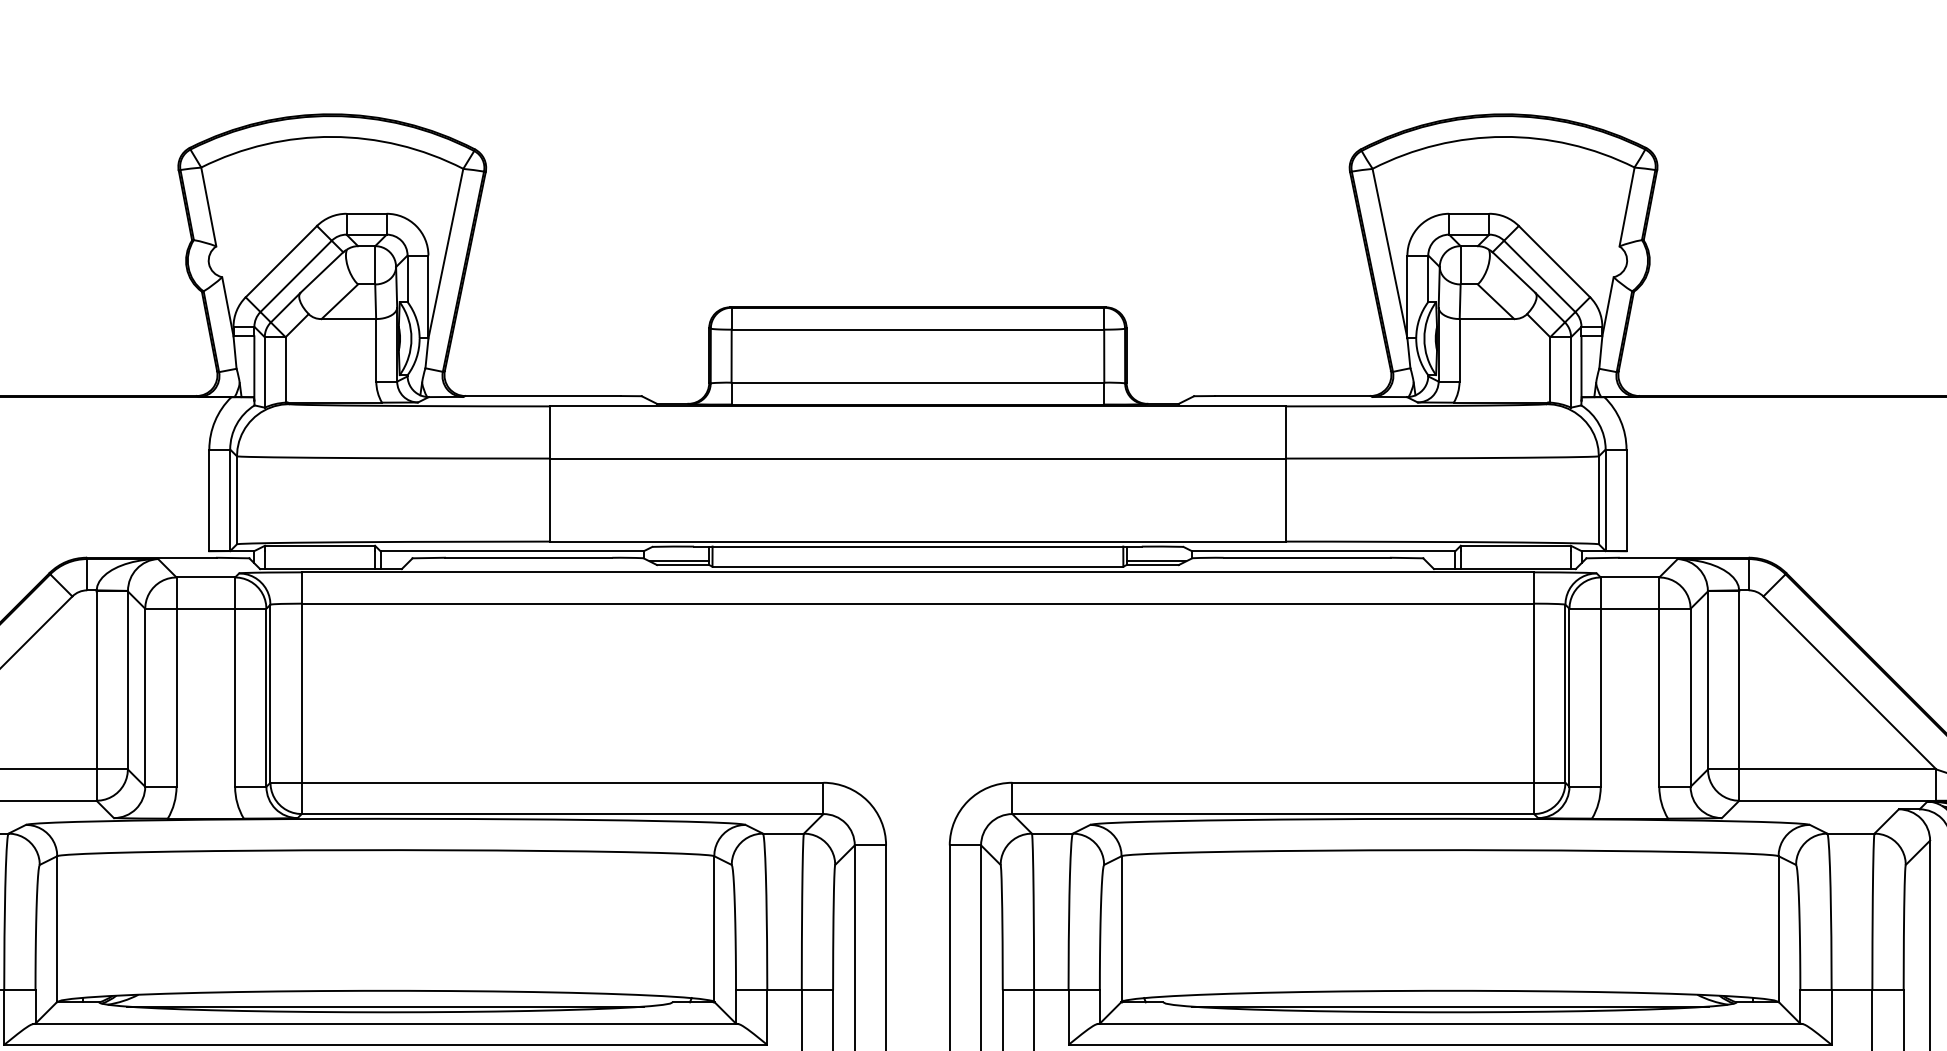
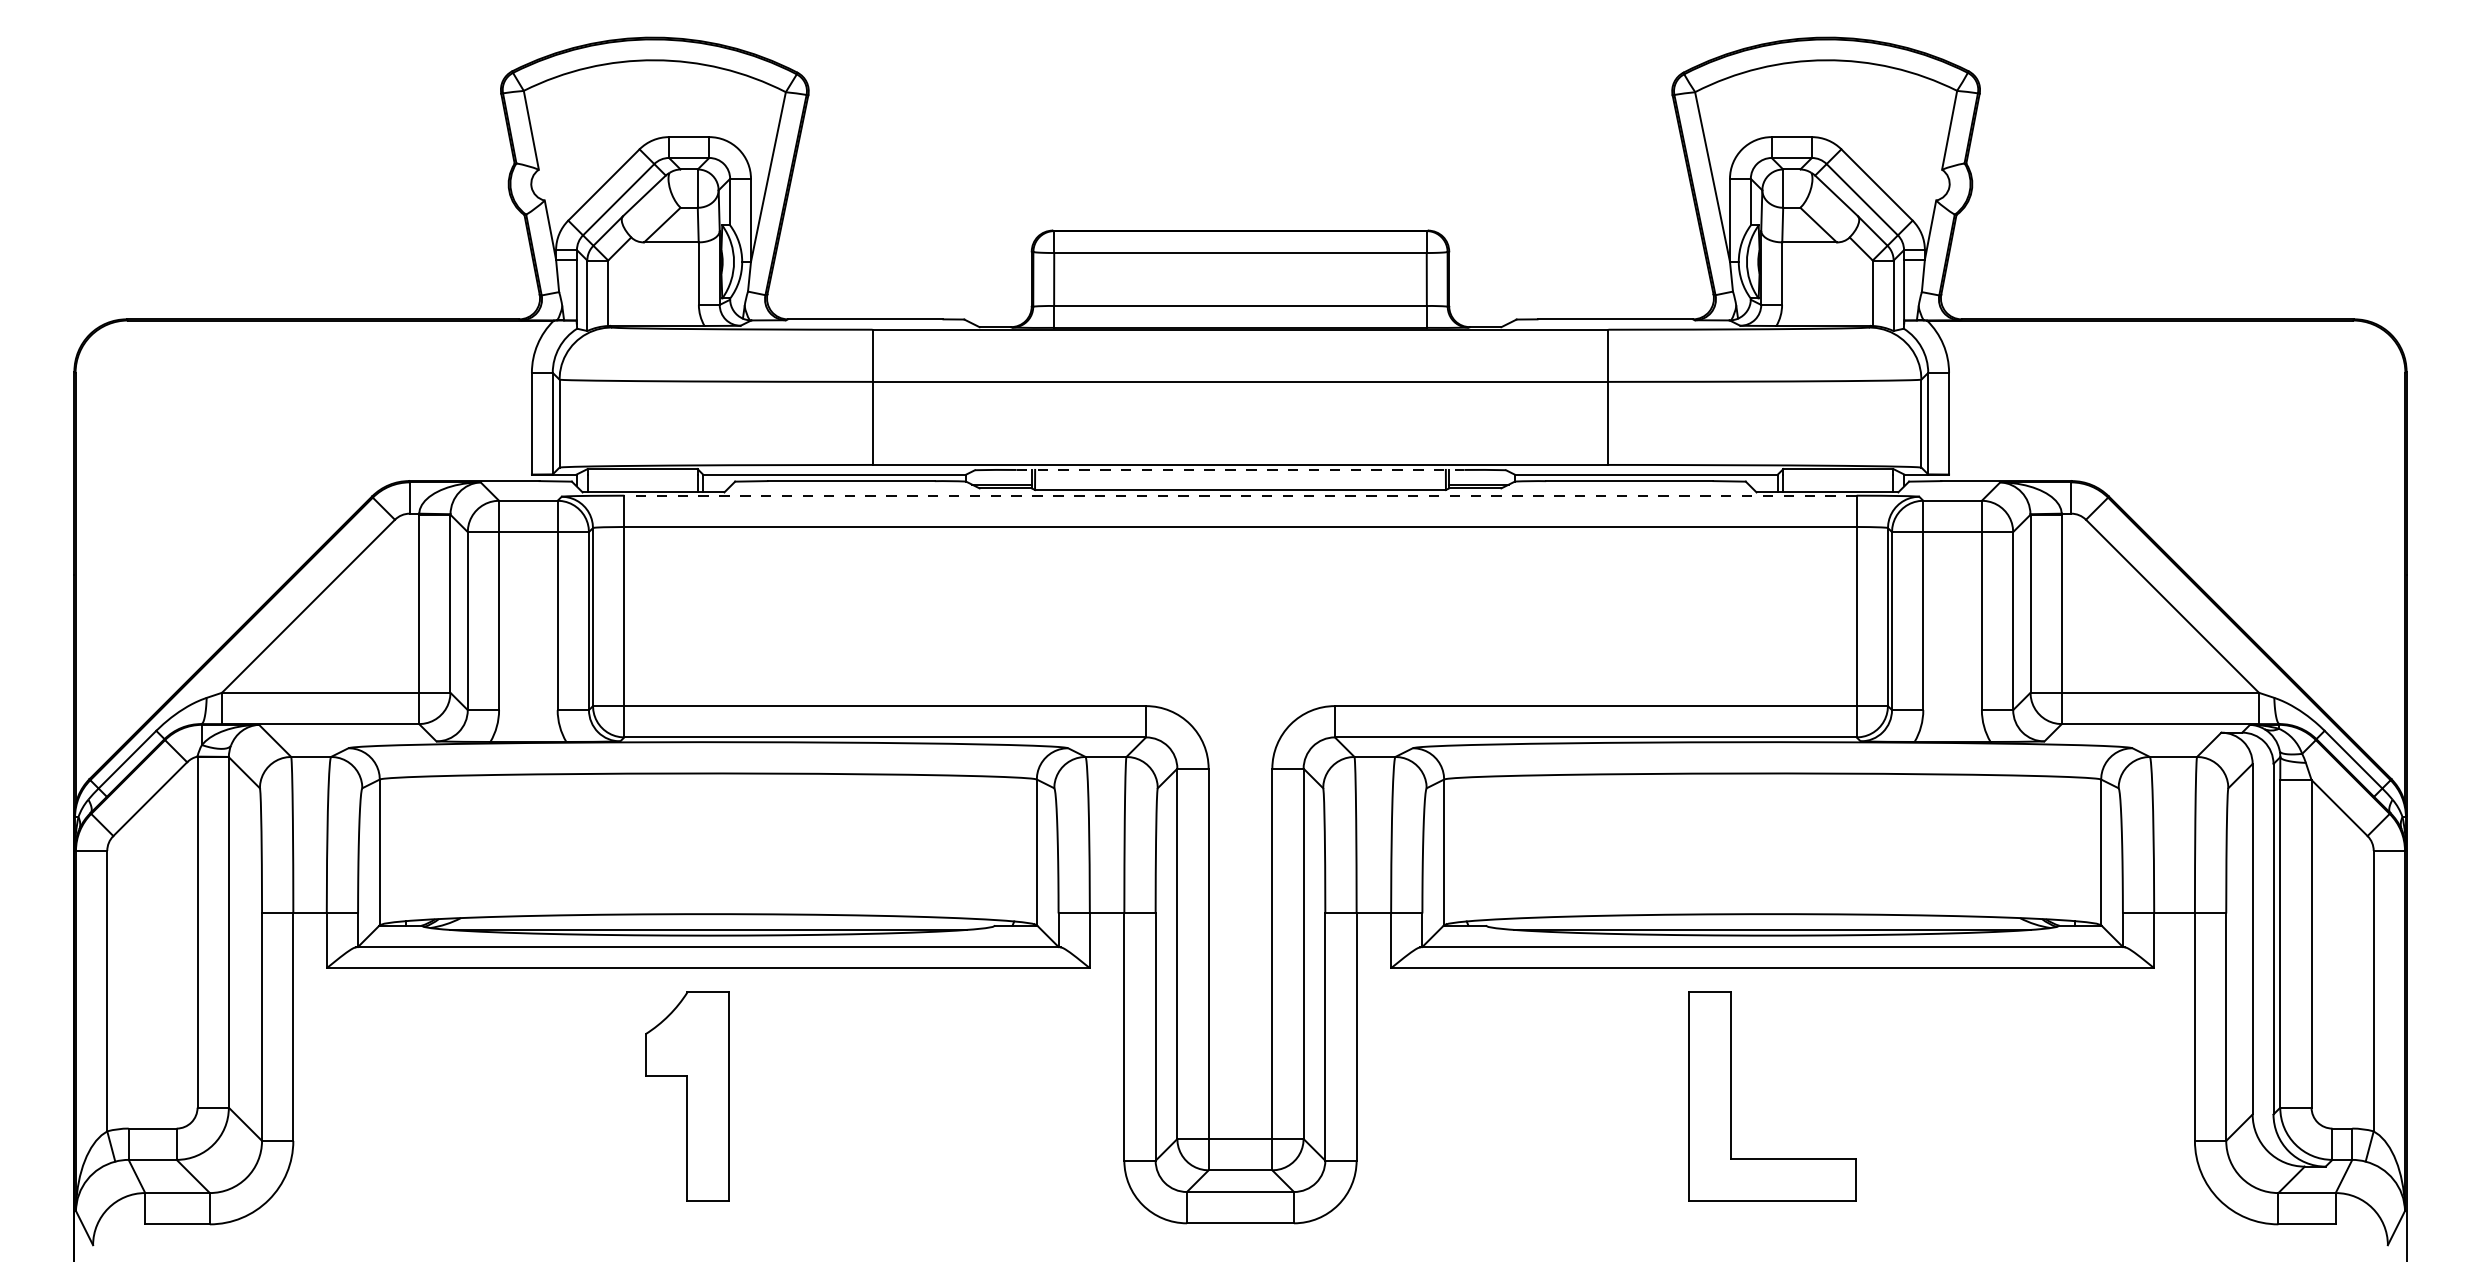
line: (917, 546) -> (1240, 469), solid -> dashed
line: (917, 572) -> (1240, 495), solid -> dashed

